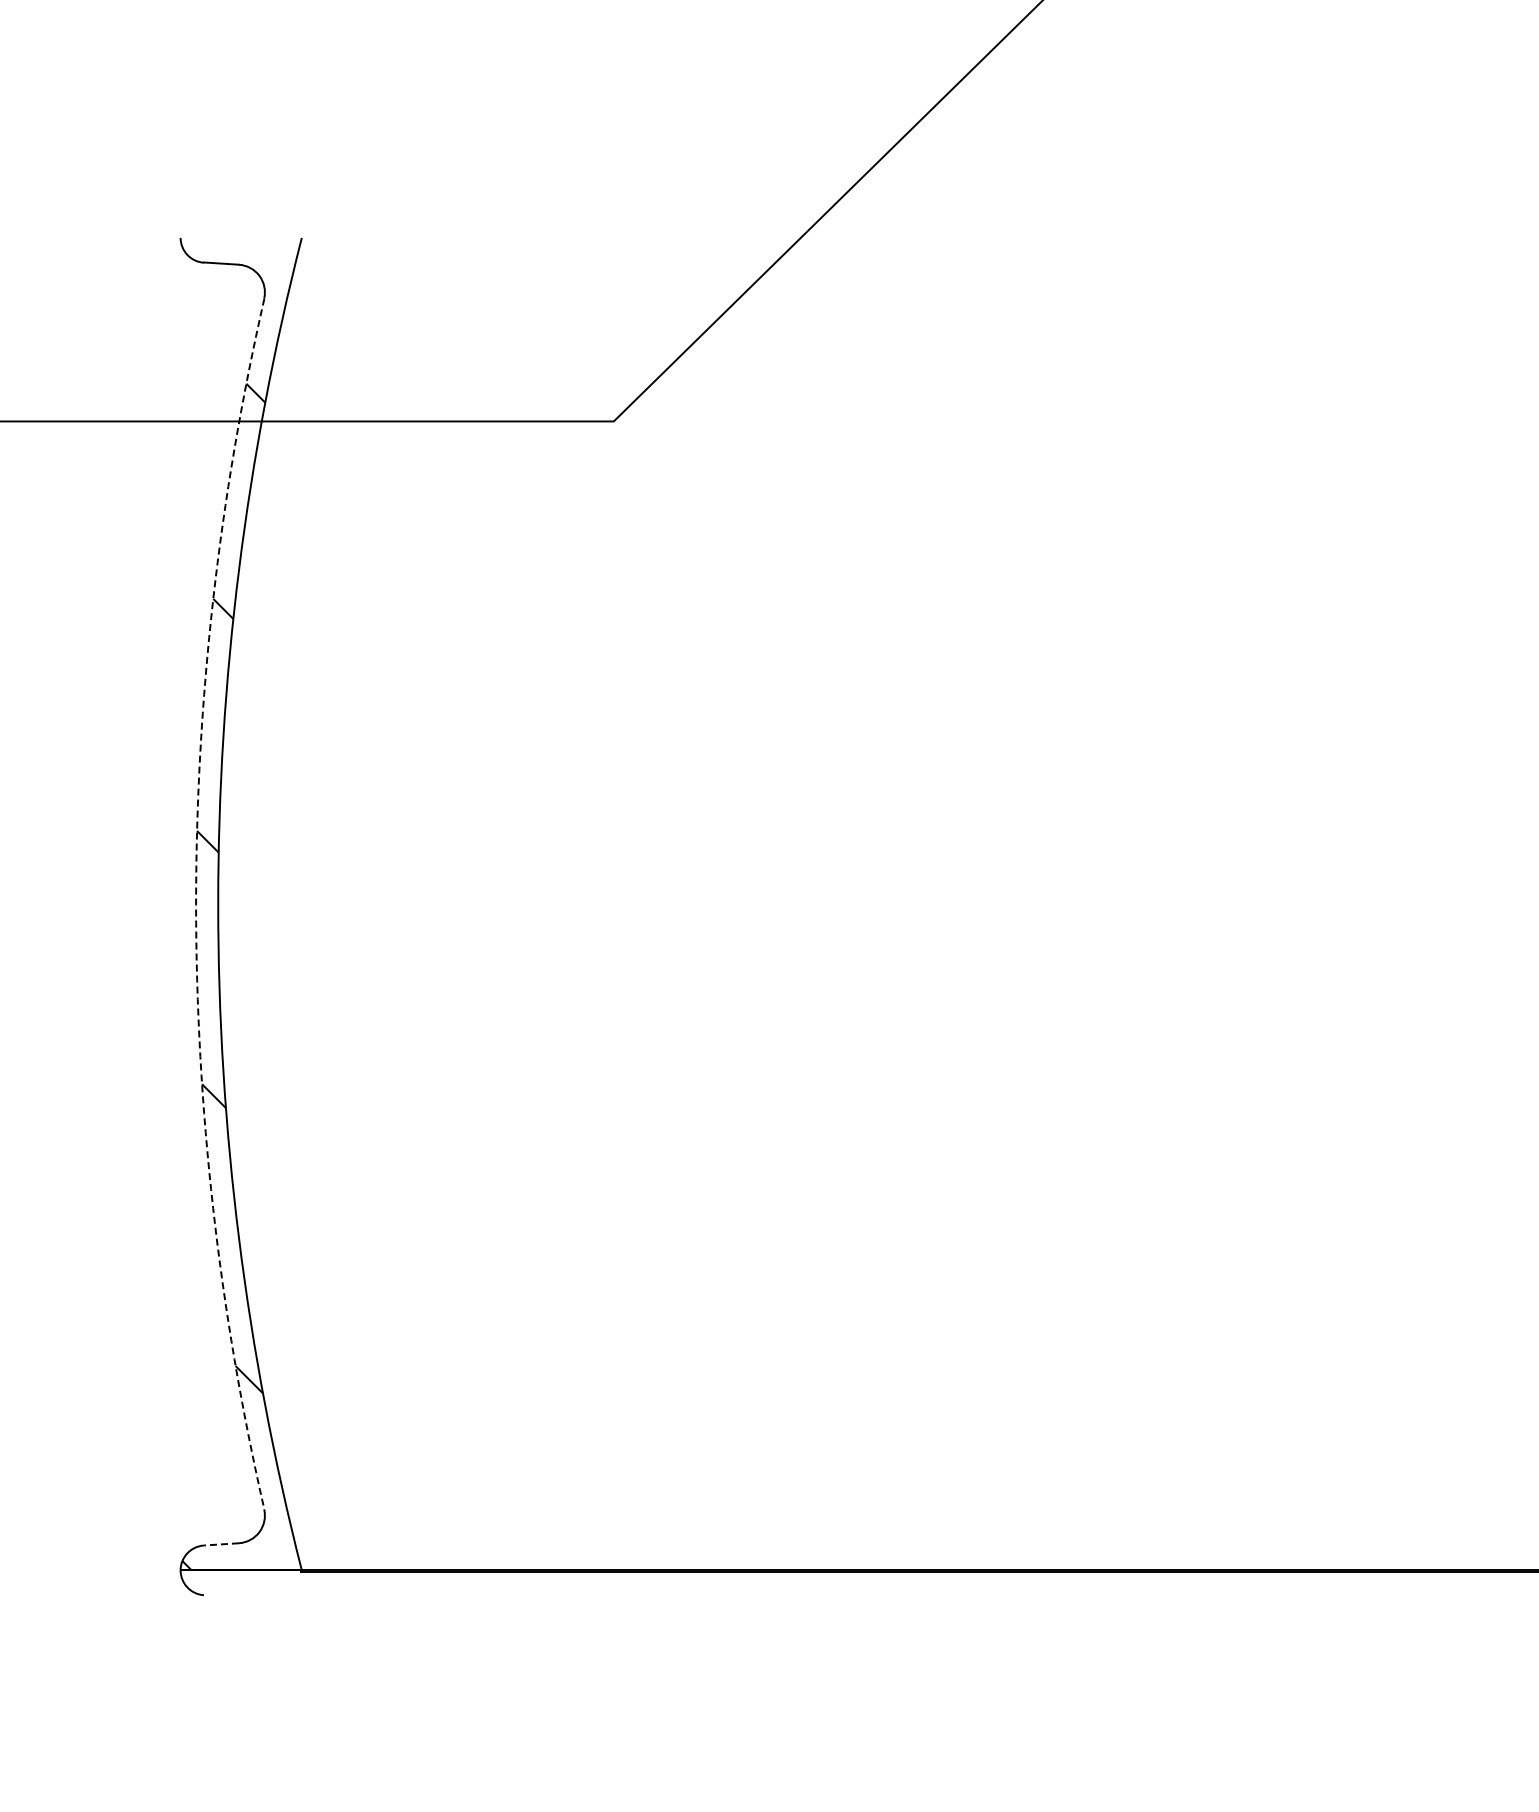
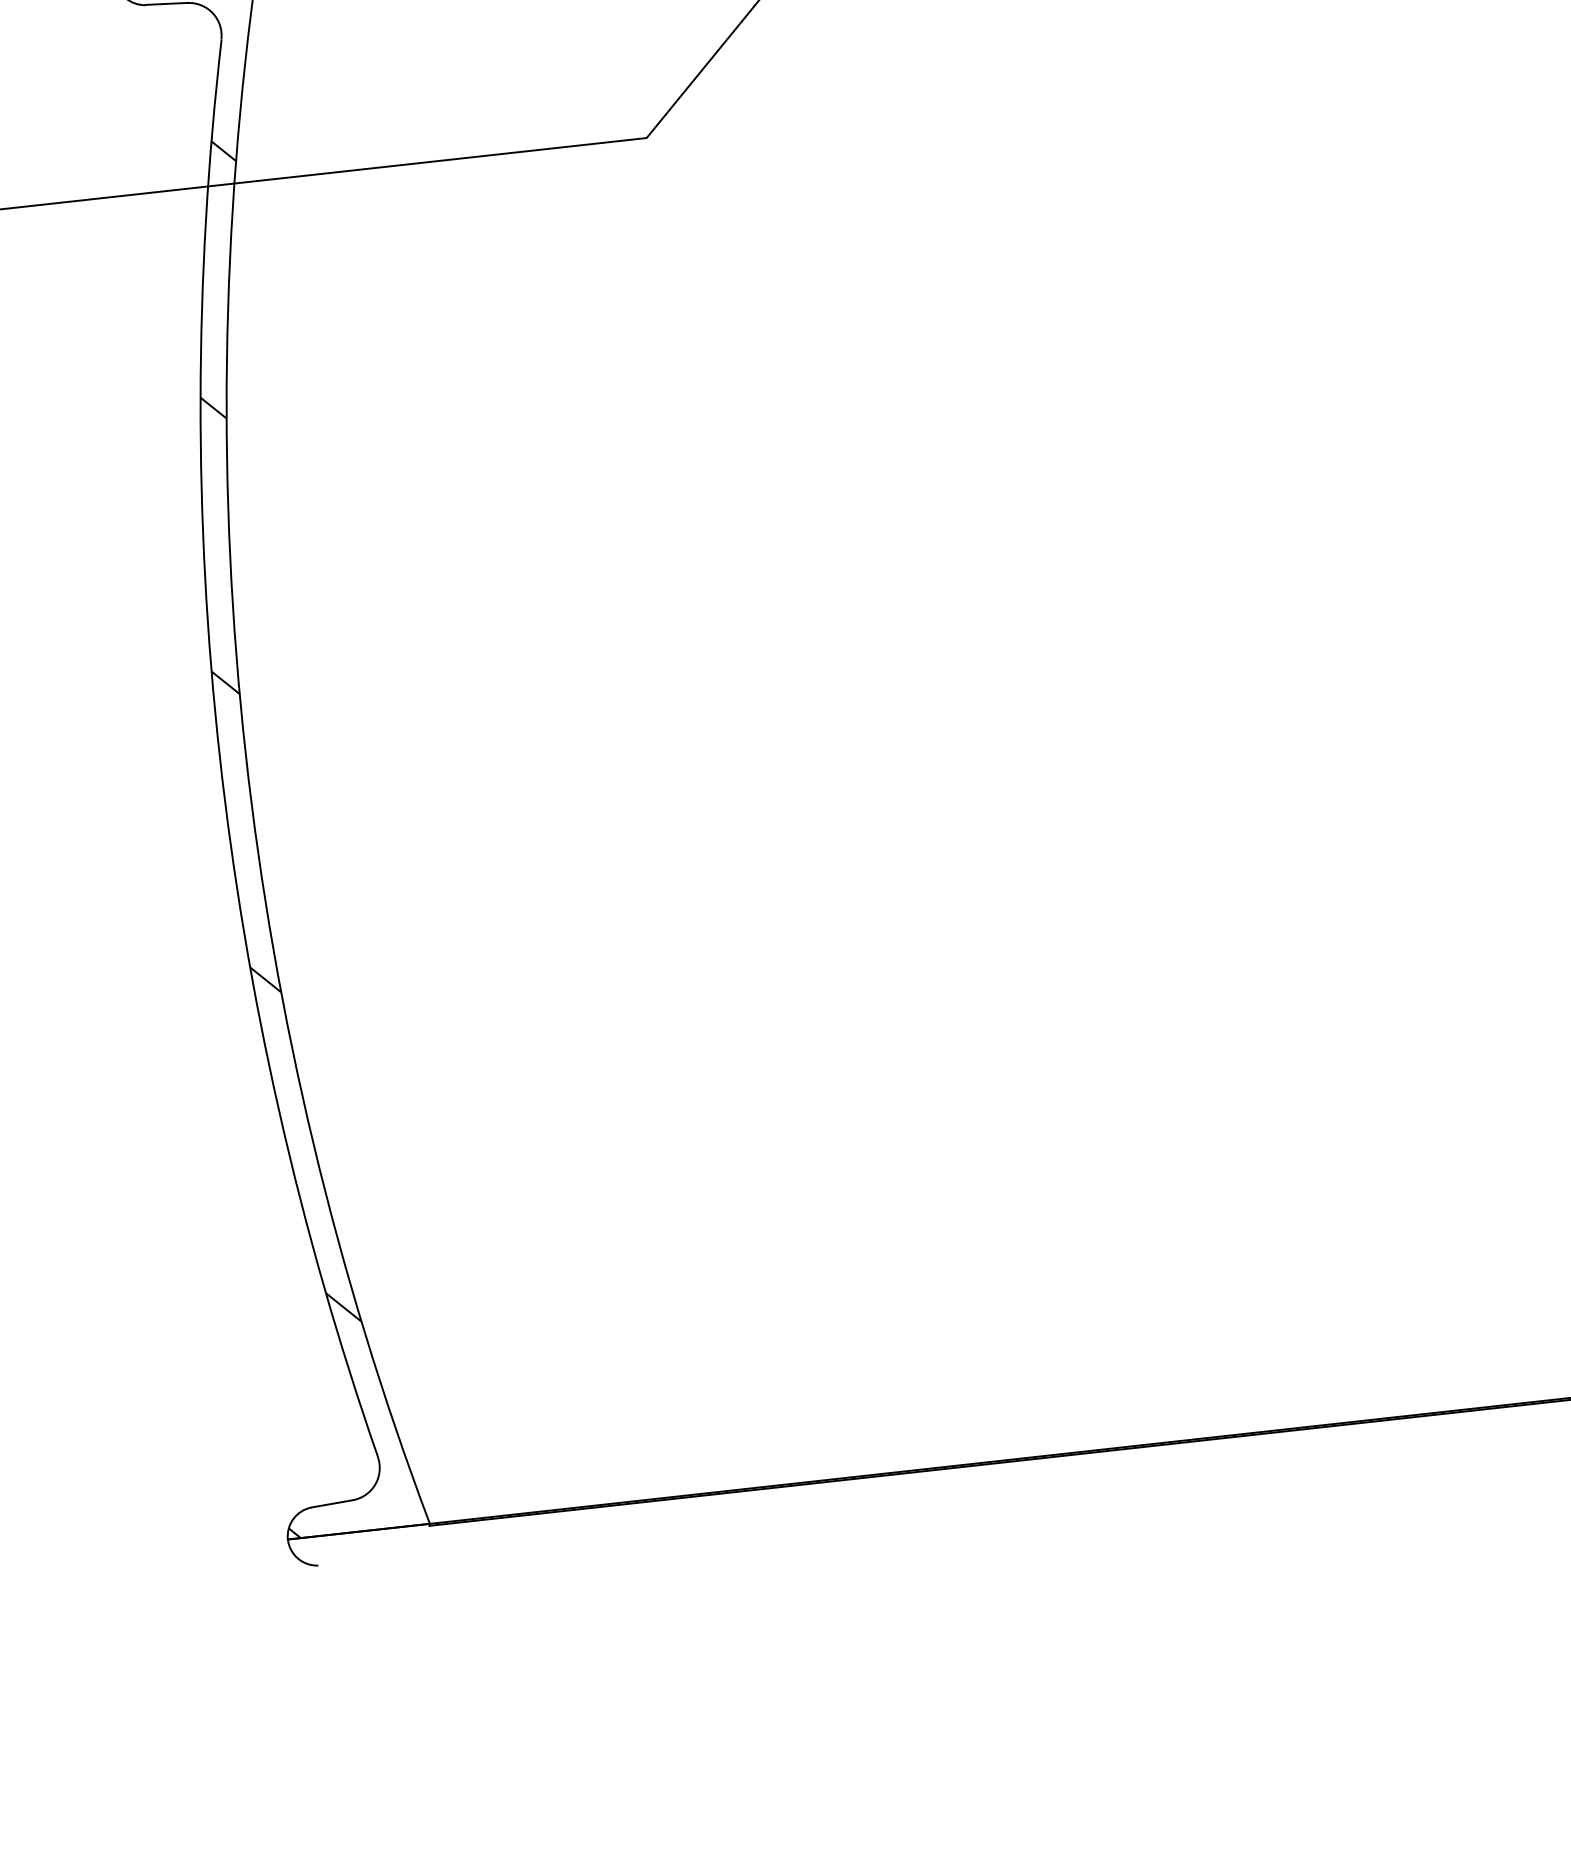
arc: (196, 904) -> (220, 757), dashed -> solid
line: (221, 1544) -> (332, 1503), dashed -> solid

